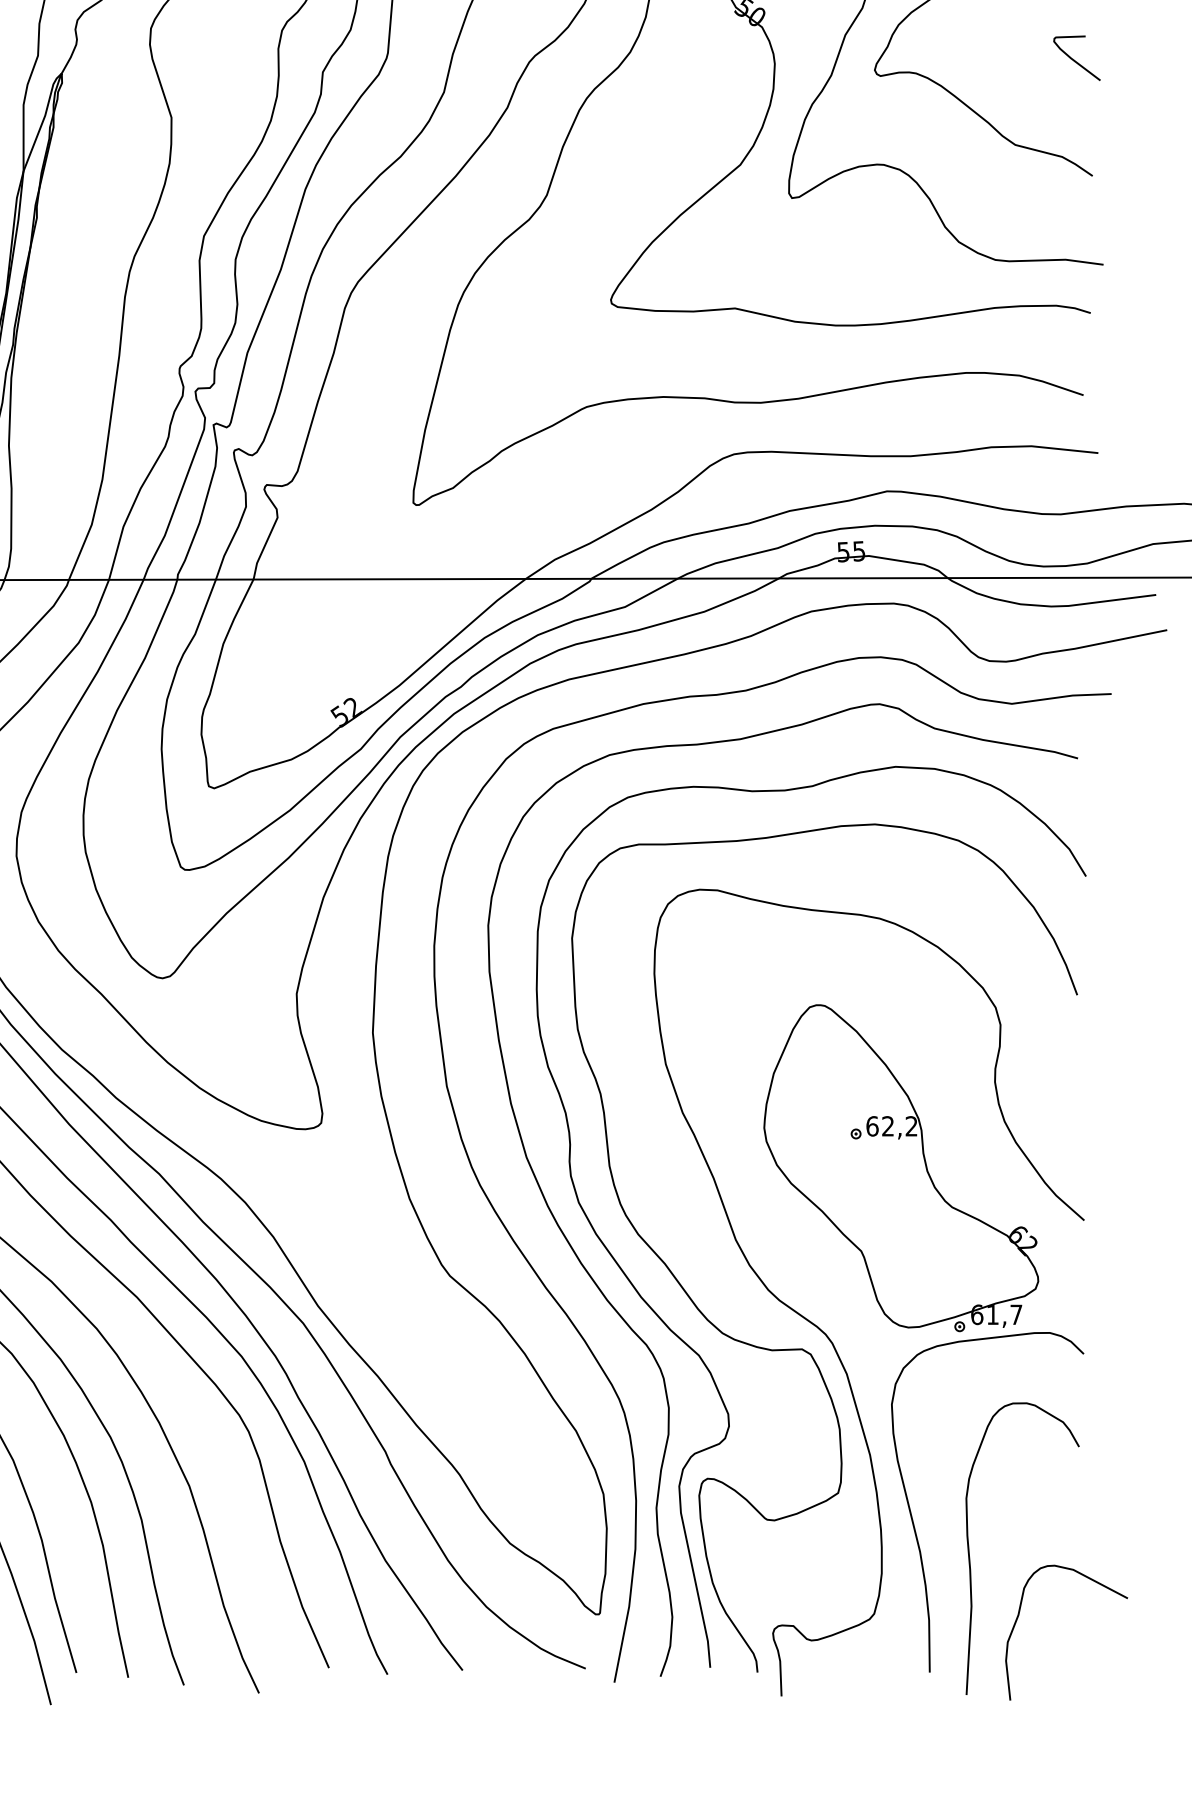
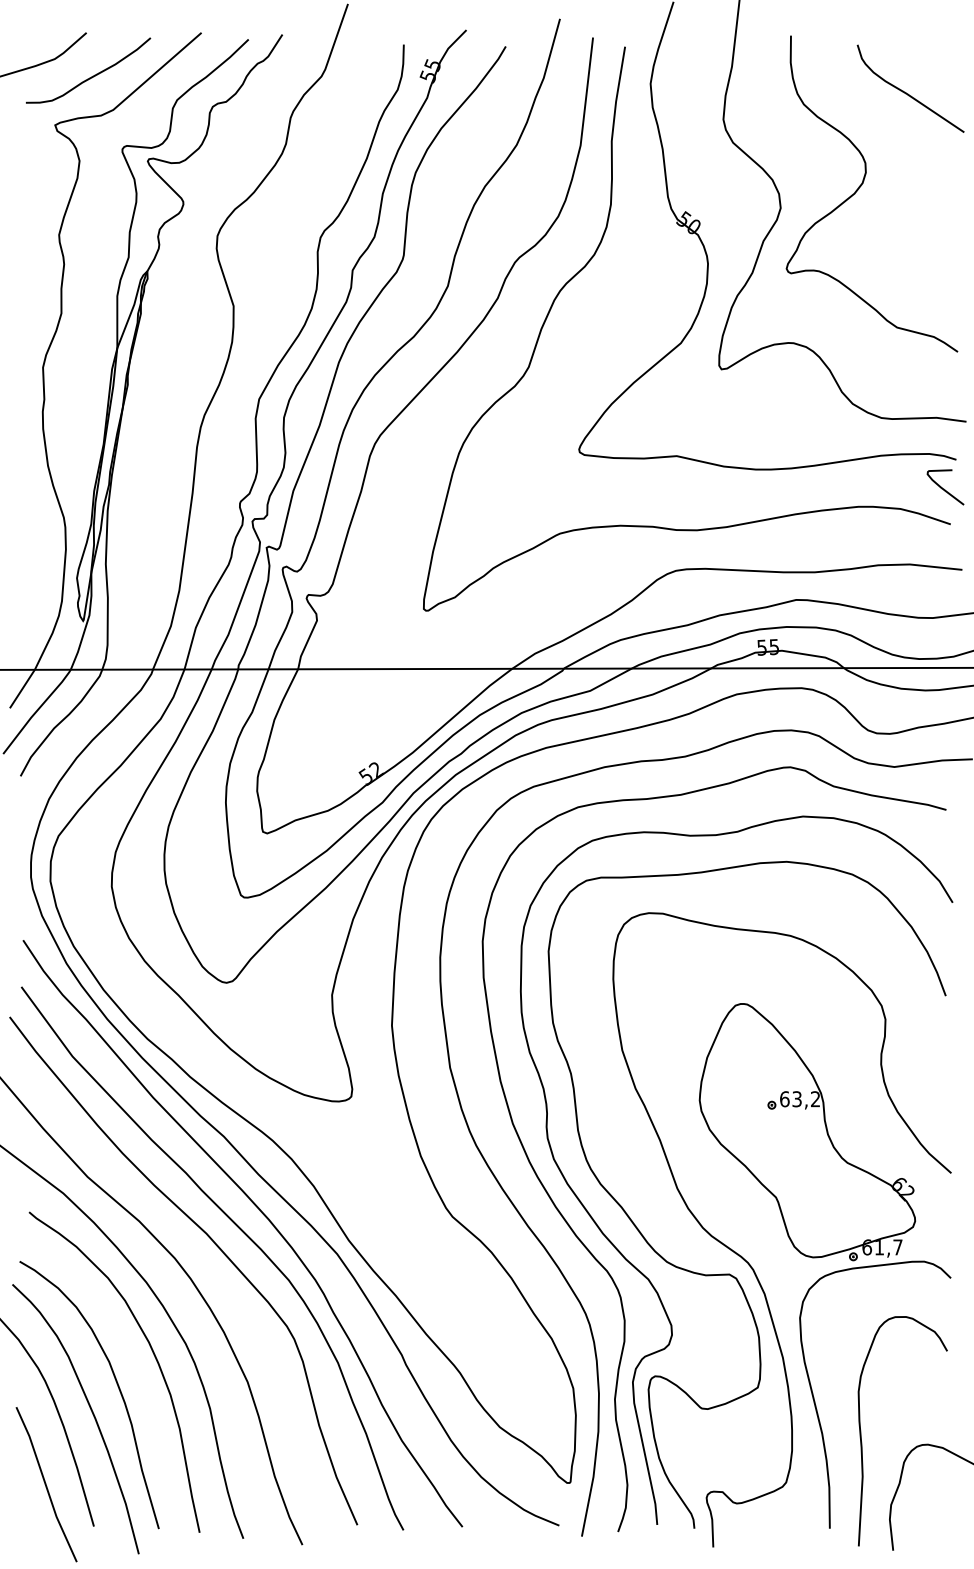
curve: (1076, 60) -> (945, 489), moved
text: (887, 1126) -> (796, 1099), 62,2 -> 63,2

